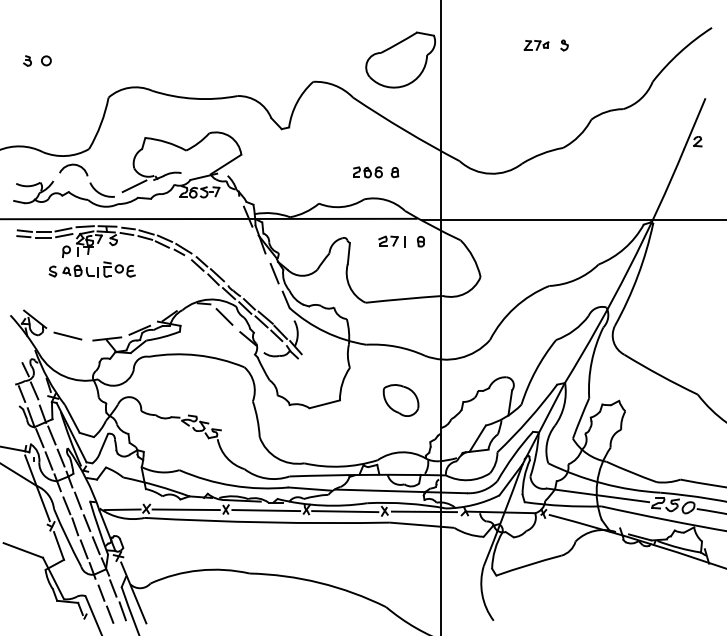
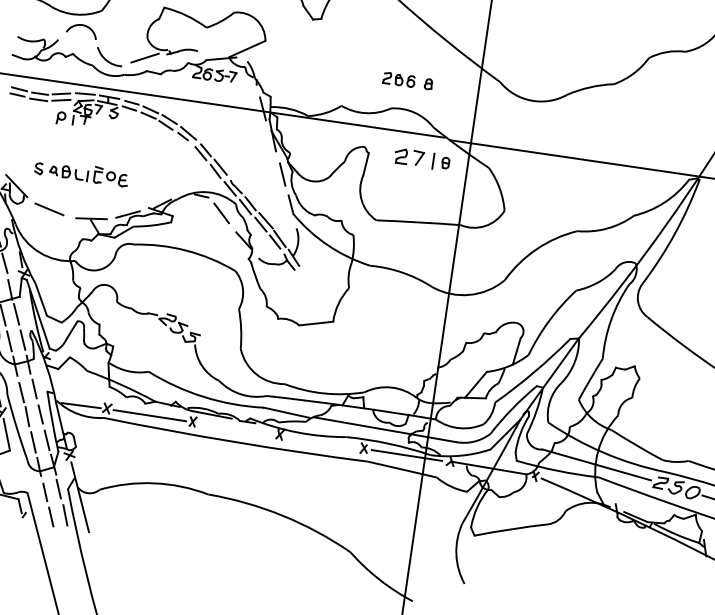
part: (391, 241) -> (413, 158), size x1.4
part: (91, 269) -> (80, 172), moved
part: (400, 400) -> (398, 331), removed
line: (266, 510) -> (236, 429), removed
line: (345, 511) -> (321, 442), removed

